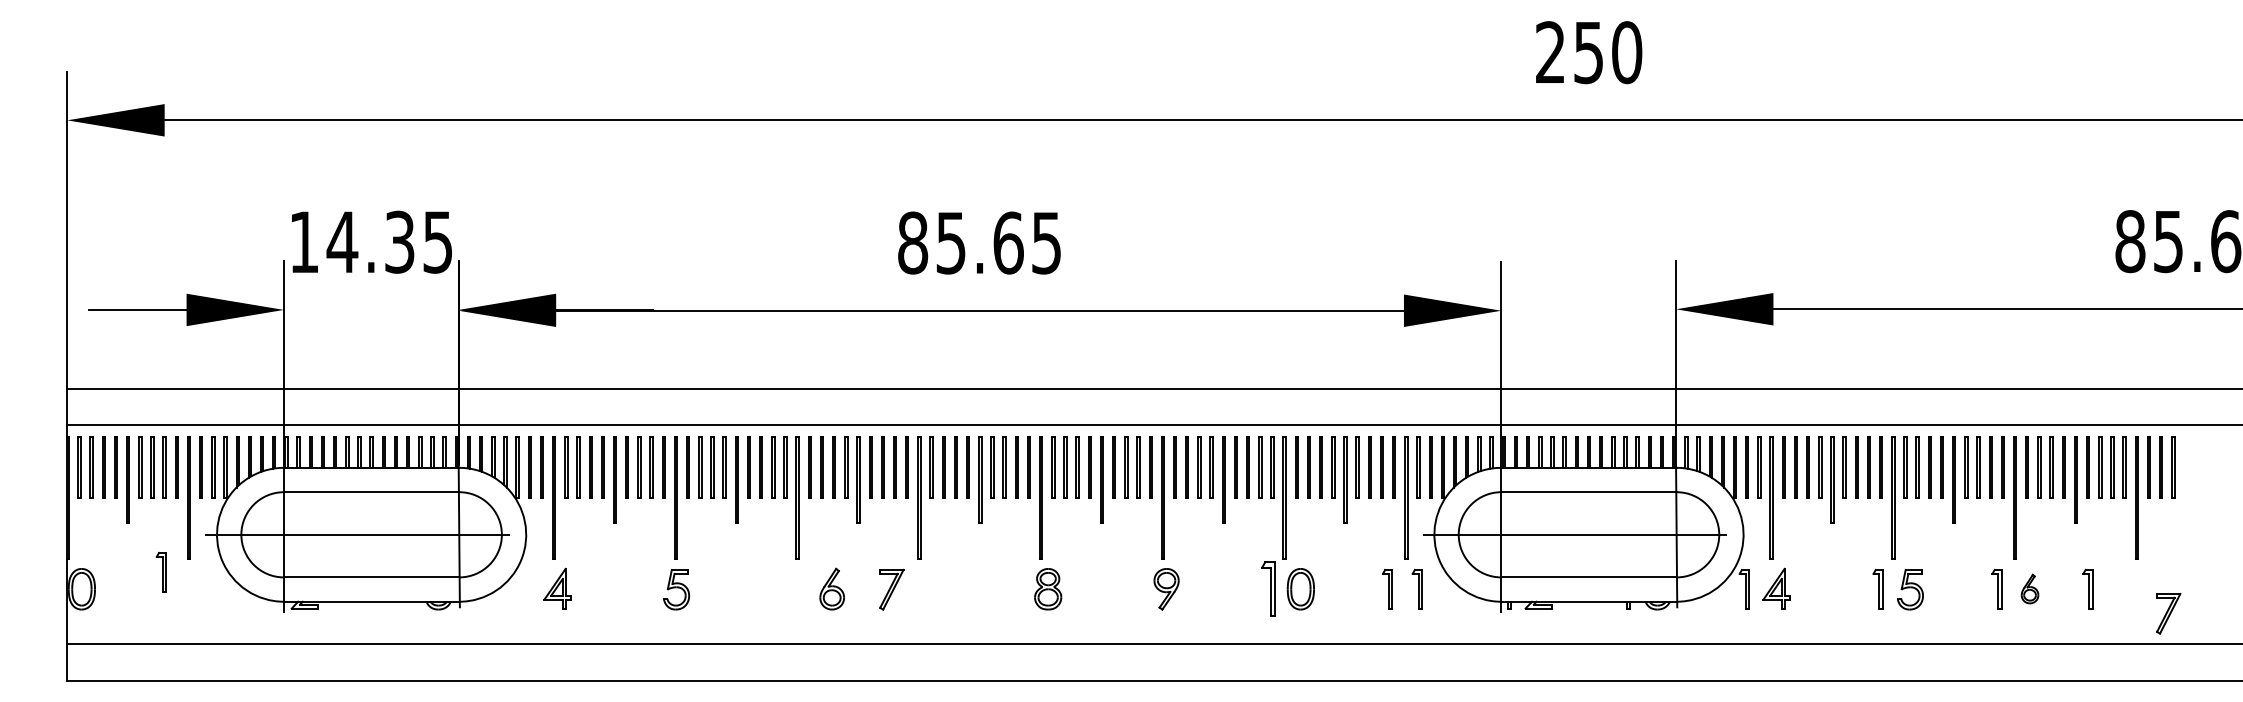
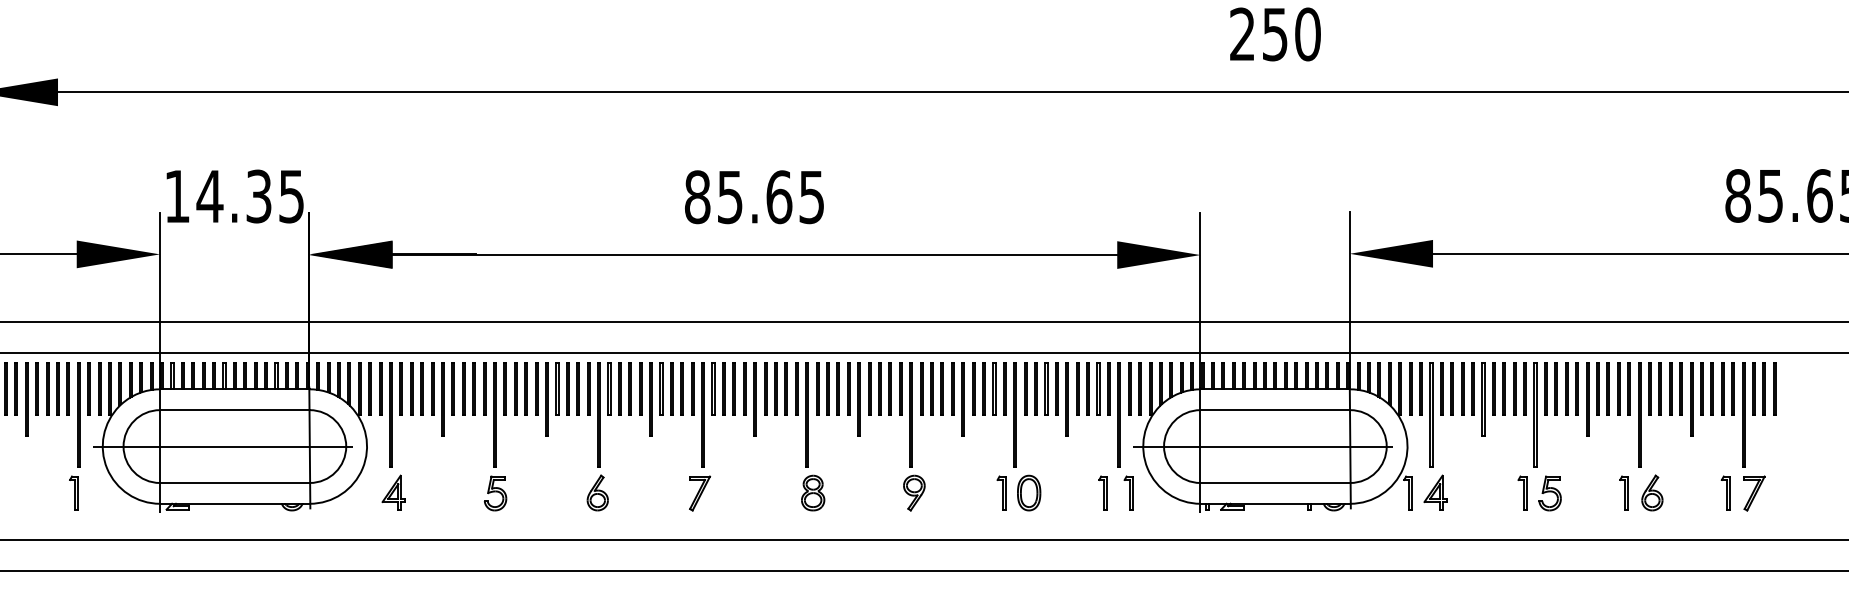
part: (160, 571) -> (73, 492), moved
part: (831, 588) -> (597, 492), moved
part: (2029, 588) -> (1651, 492), size x1.43
part: (2087, 588) -> (1725, 492), moved
part: (891, 589) -> (699, 493), moved
part: (1268, 589) -> (1001, 493), size x0.71
part: (2168, 613) -> (1754, 493), moved

